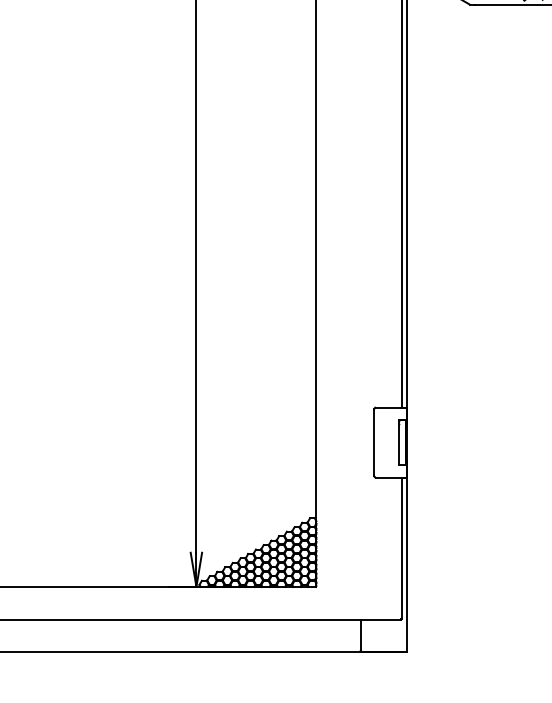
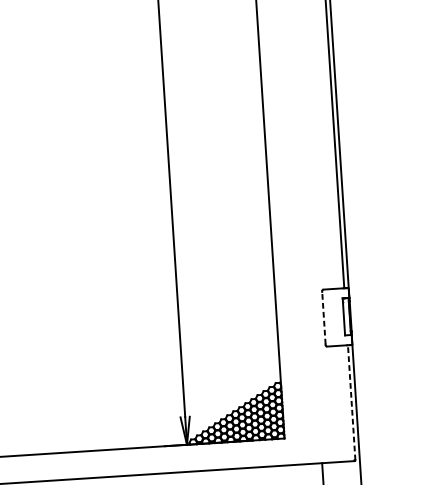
line: (374, 442) -> (324, 318), solid -> dashed
line: (401, 548) -> (351, 402), solid -> dashed

